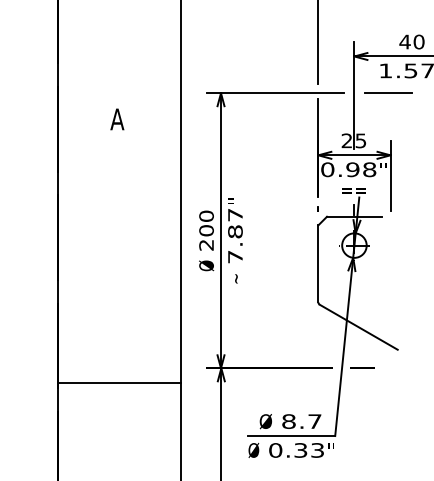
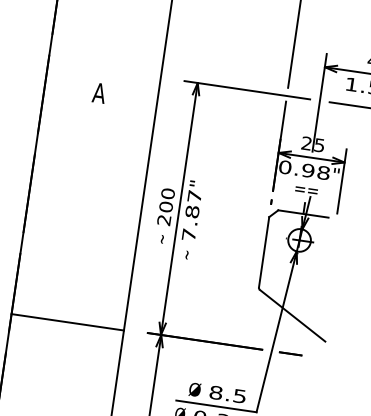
text: (206, 265) -> (161, 238), Ø -> ~
line: (119, 383) -> (67, 322), moved
text: (314, 421) -> (239, 396), 8.7 -> 8.5

